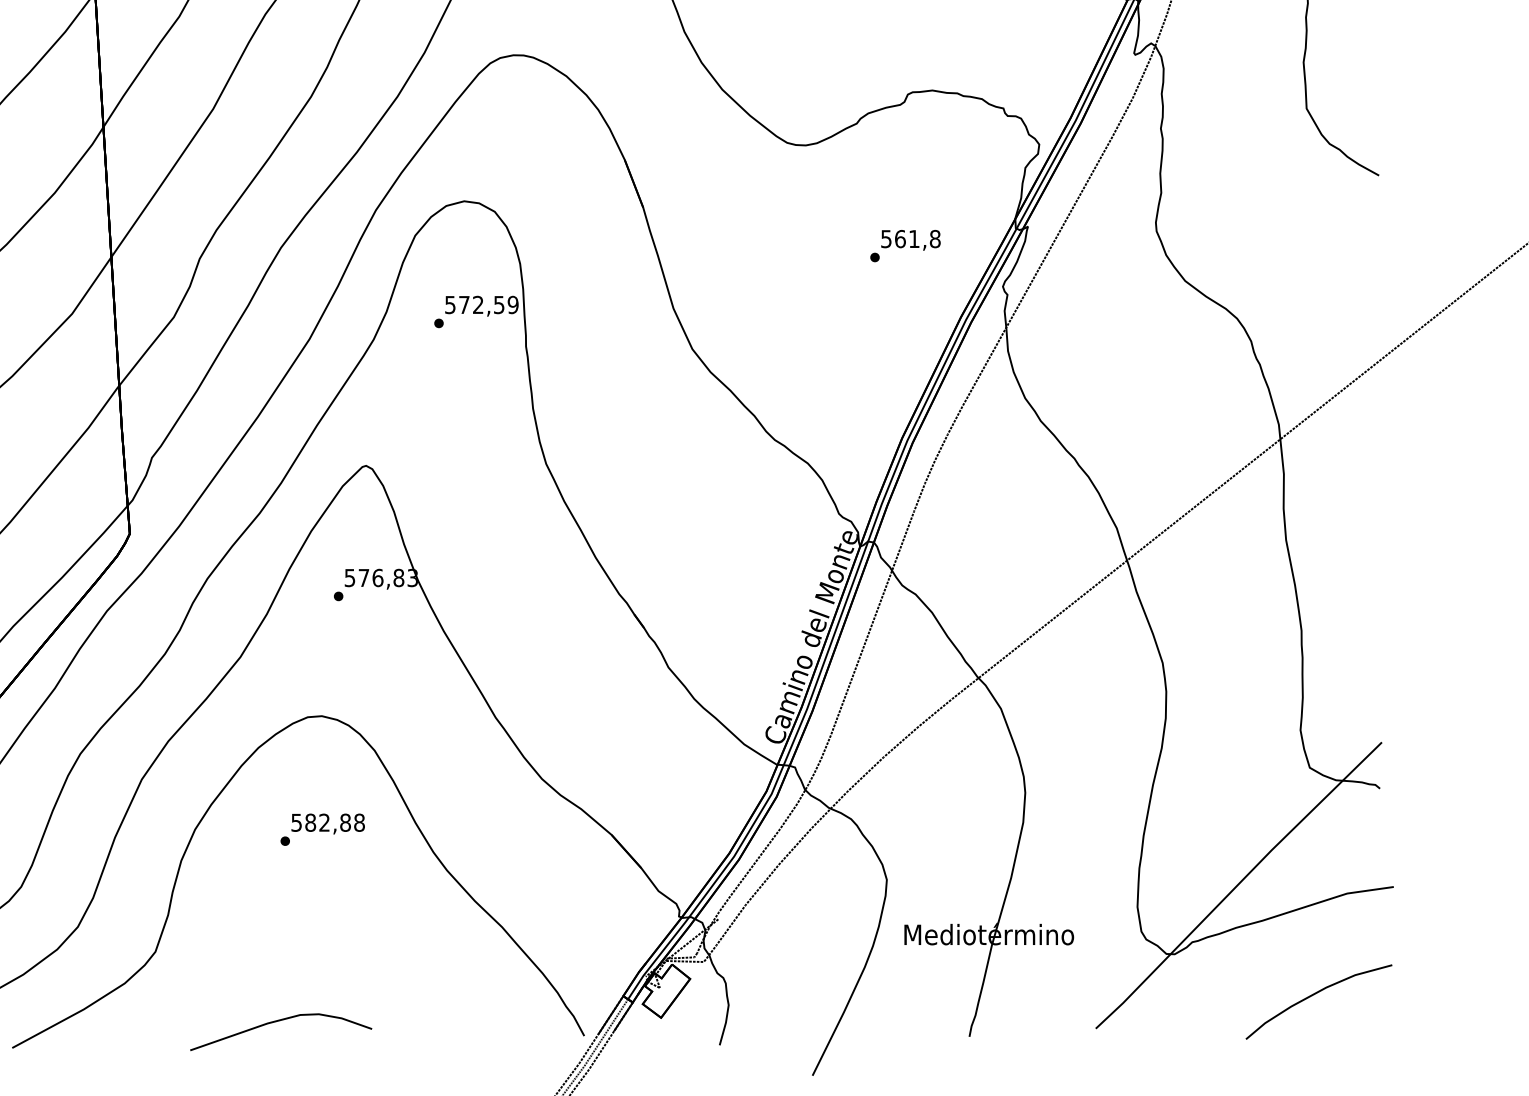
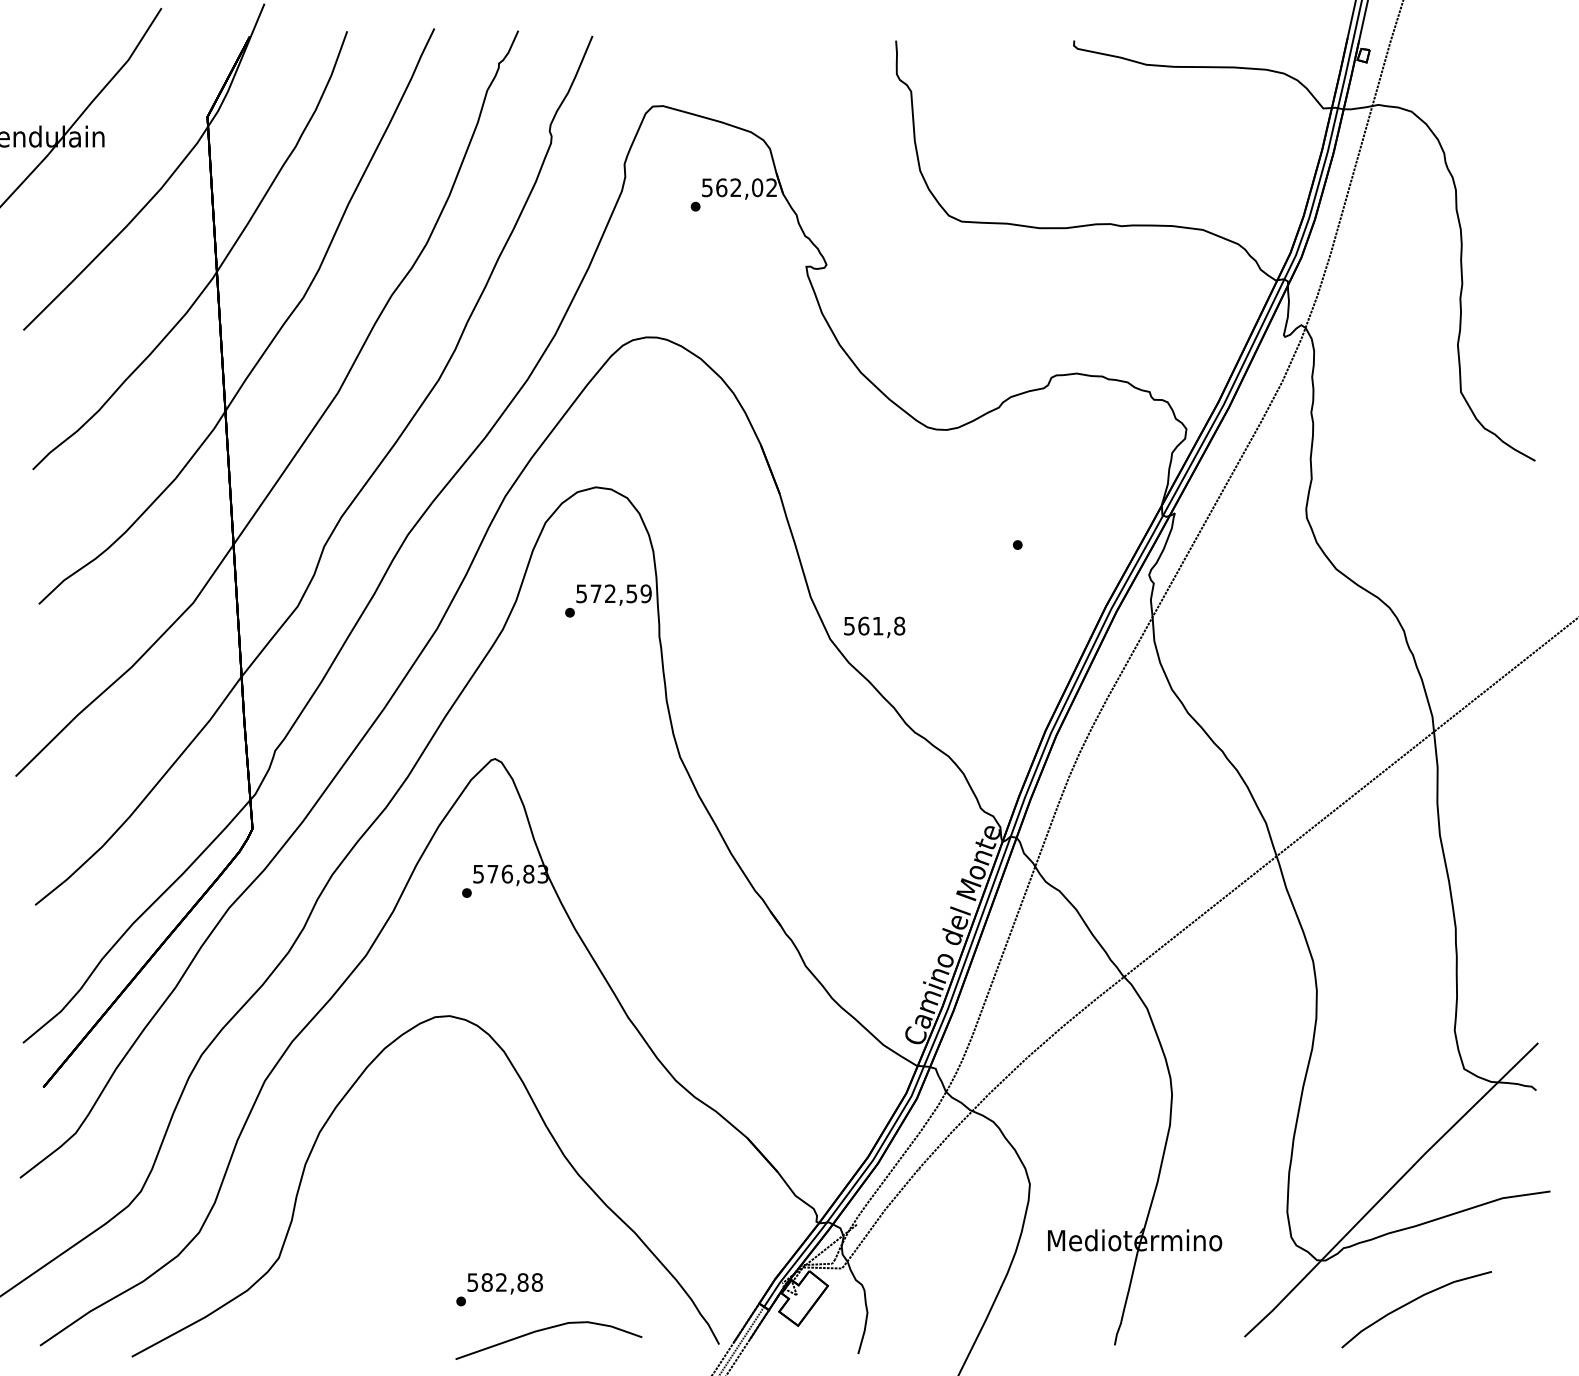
text: (910, 240) -> (874, 627), moved
text: (322, 829) -> (499, 1289), moved
curve: (1314, 995) -> (1412, 1302), moved
part: (276, 1022) -> (544, 1330), moved

